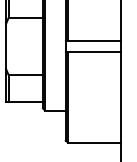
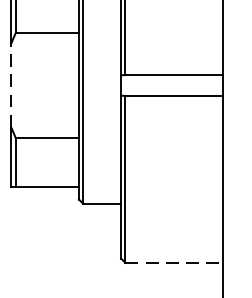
line: (6, 46) -> (11, 85), solid -> dashed
line: (95, 142) -> (175, 262), solid -> dashed

